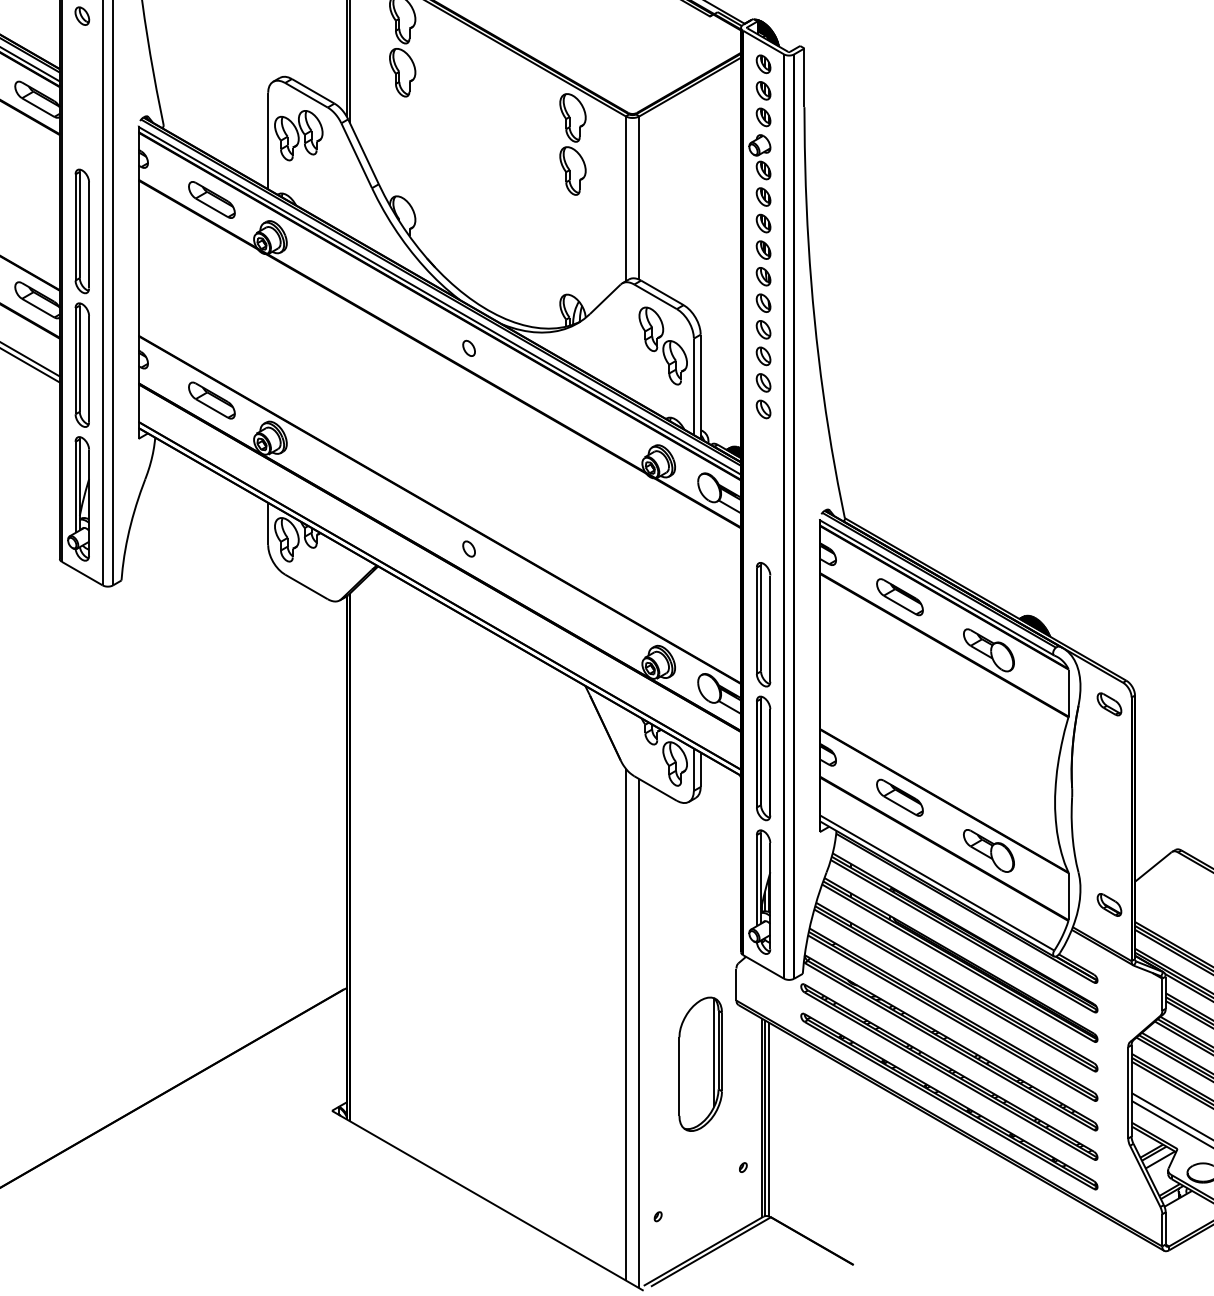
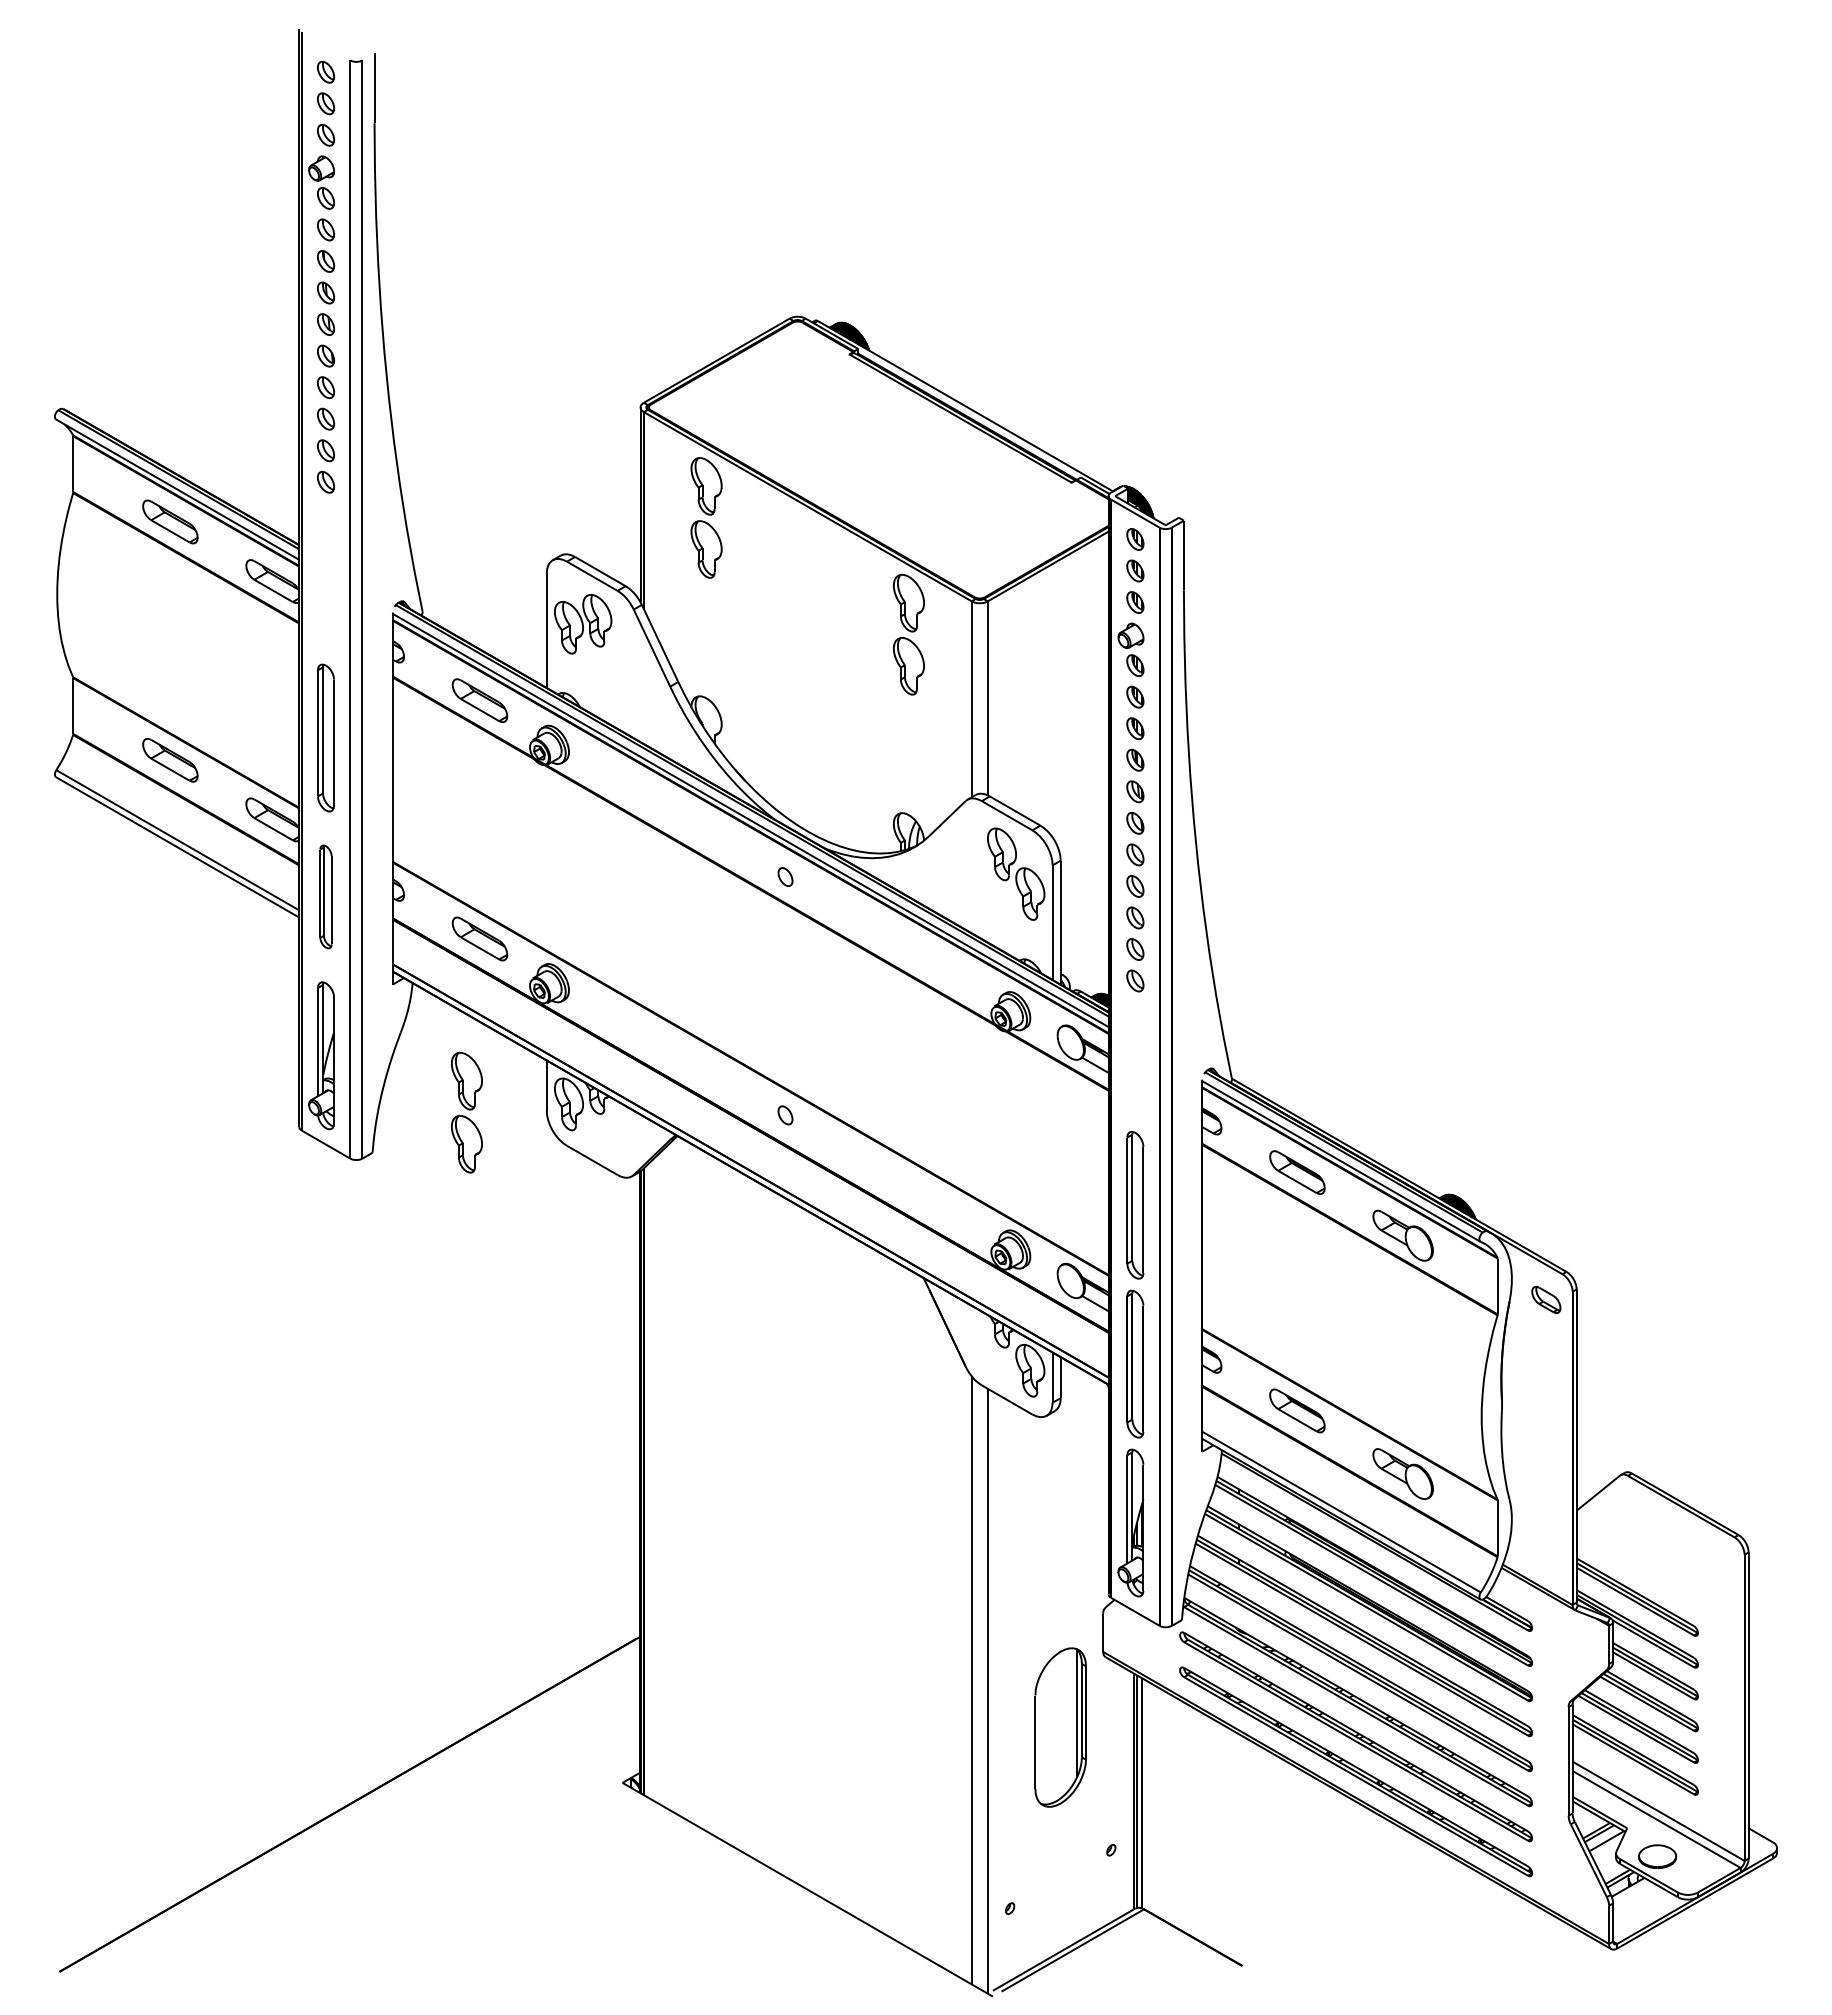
part: (81, 364) -> (325, 896), size x0.7
part: (763, 435) -> (1135, 980), added
part: (200, 546) -> (466, 1112), added
part: (1109, 905) -> (1546, 1538), removed

